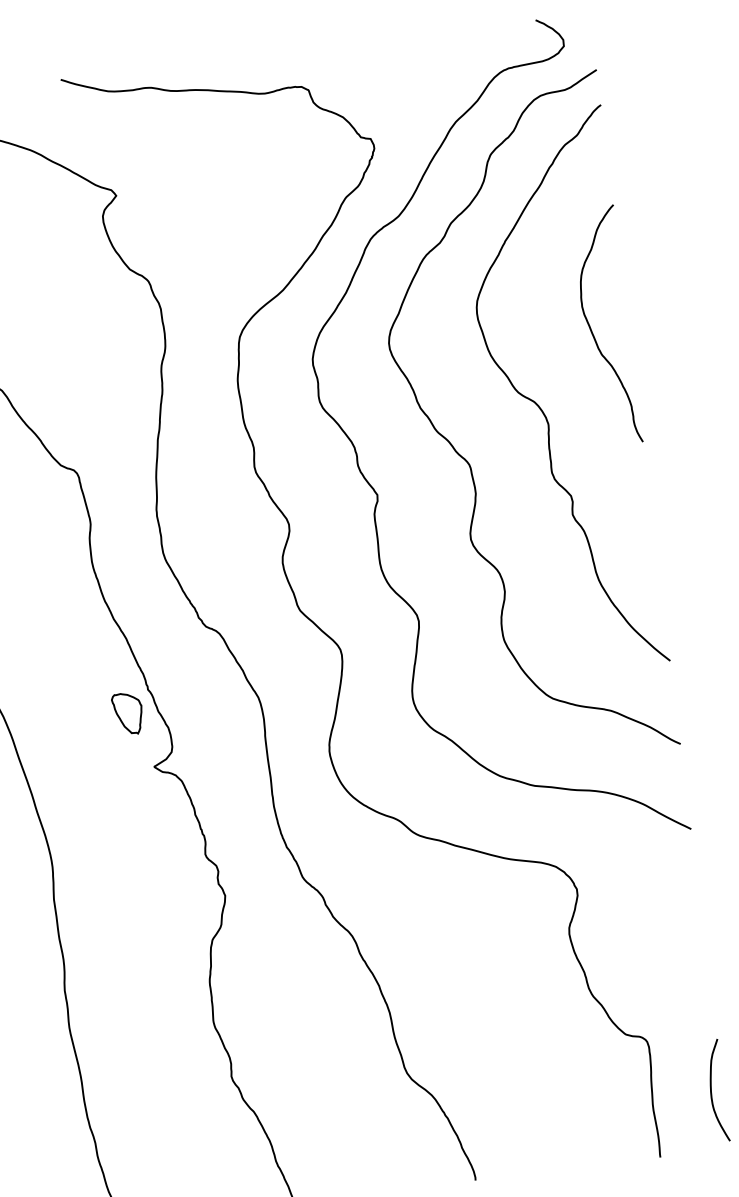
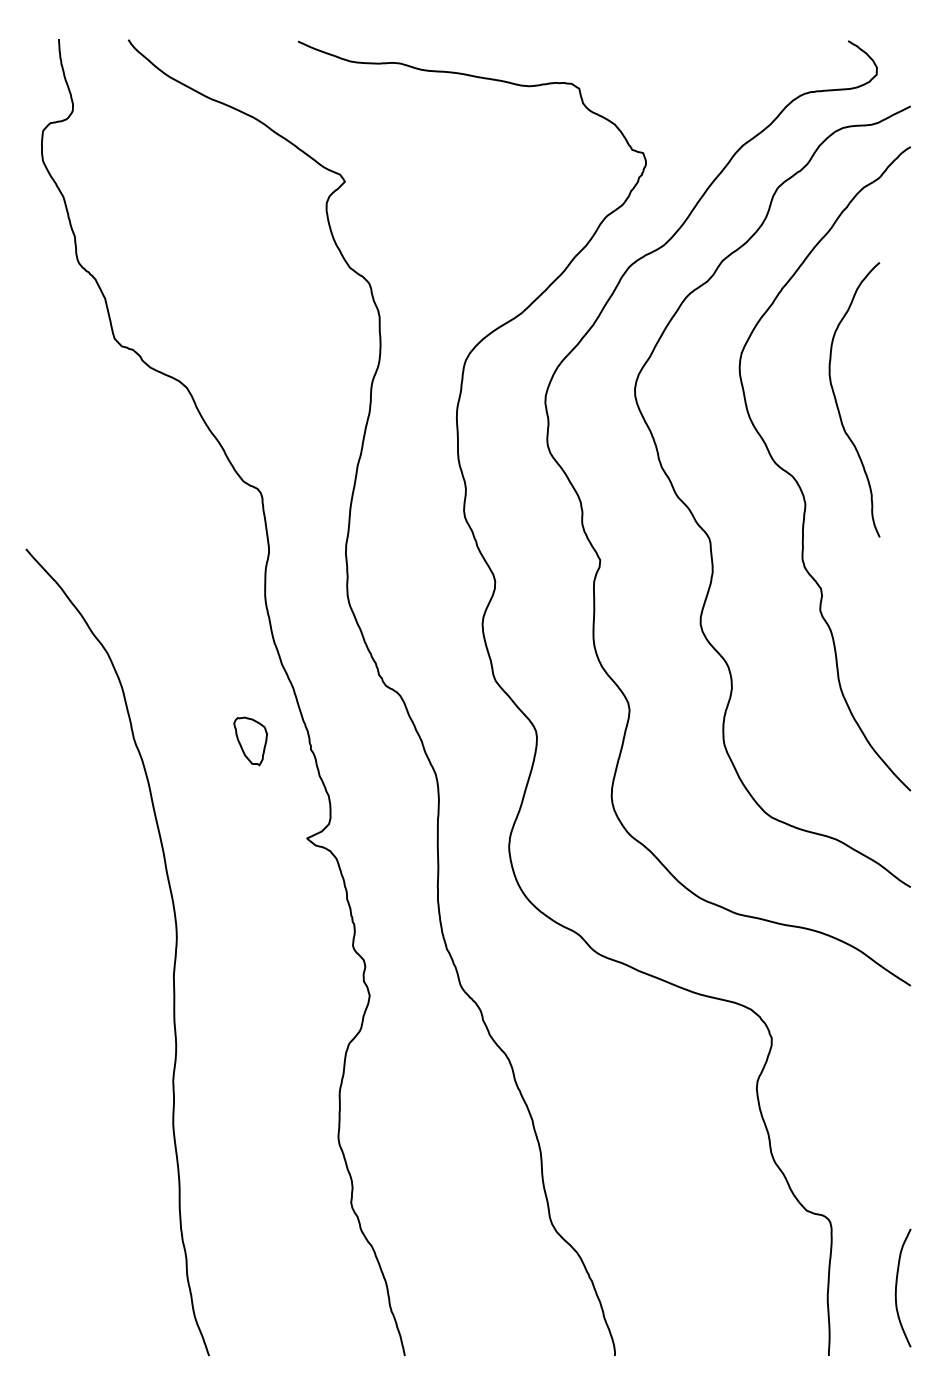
curve: (592, 330) -> (837, 402), moved
part: (127, 714) -> (250, 741), moved

